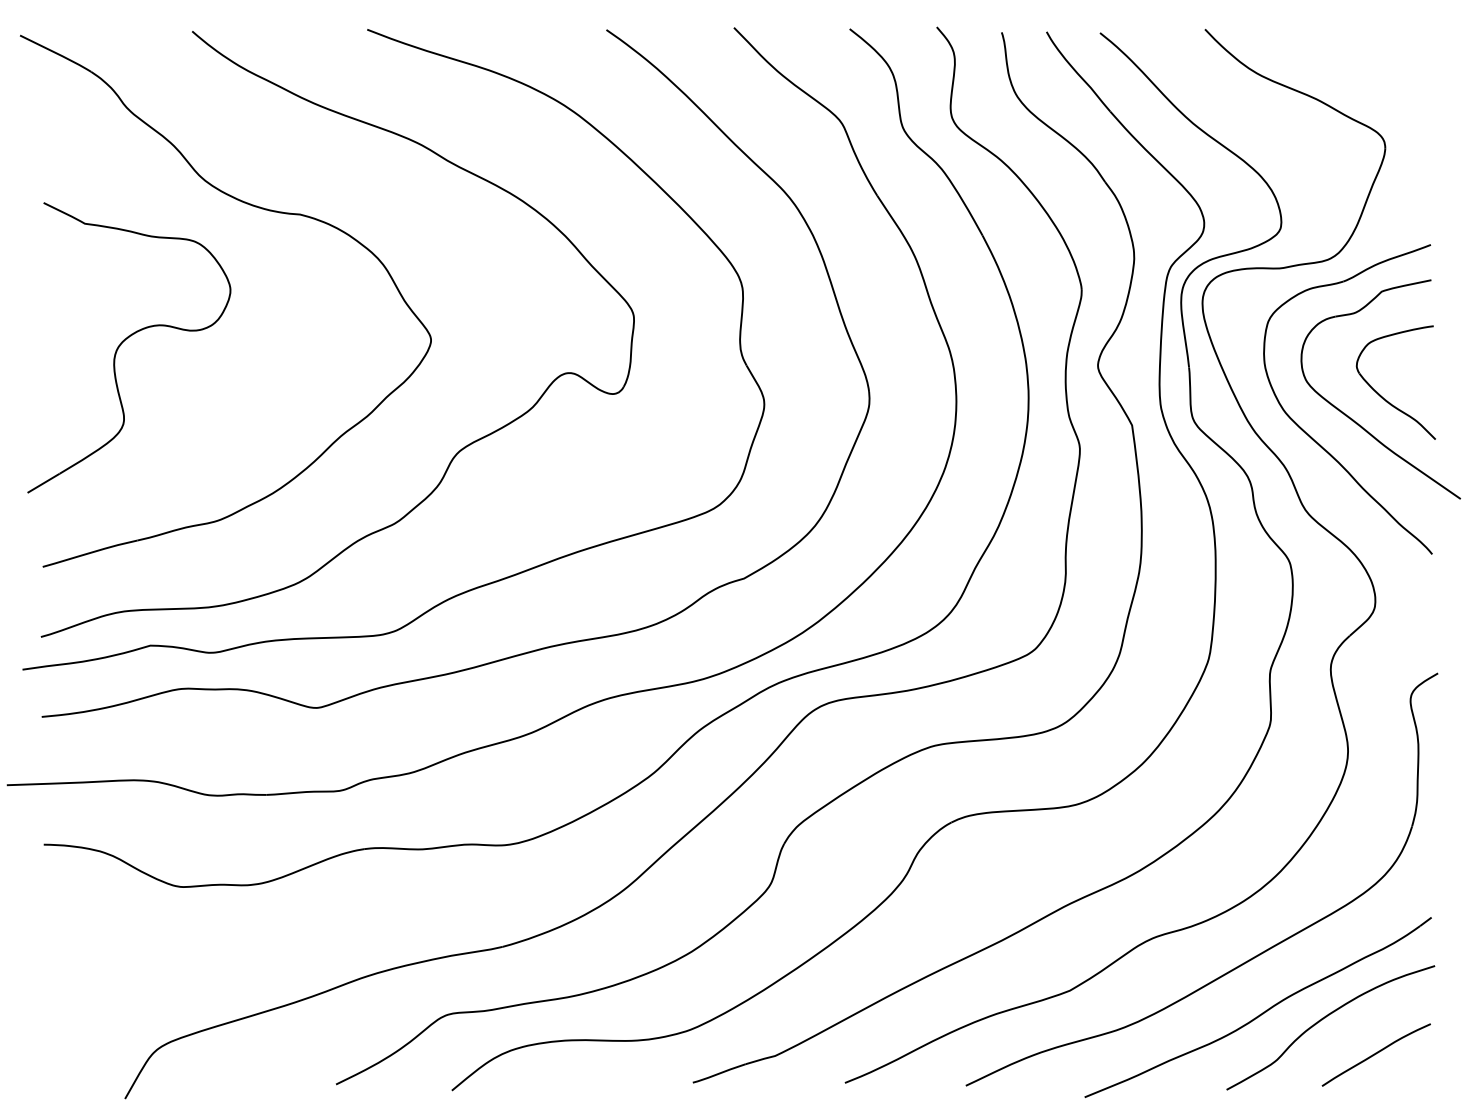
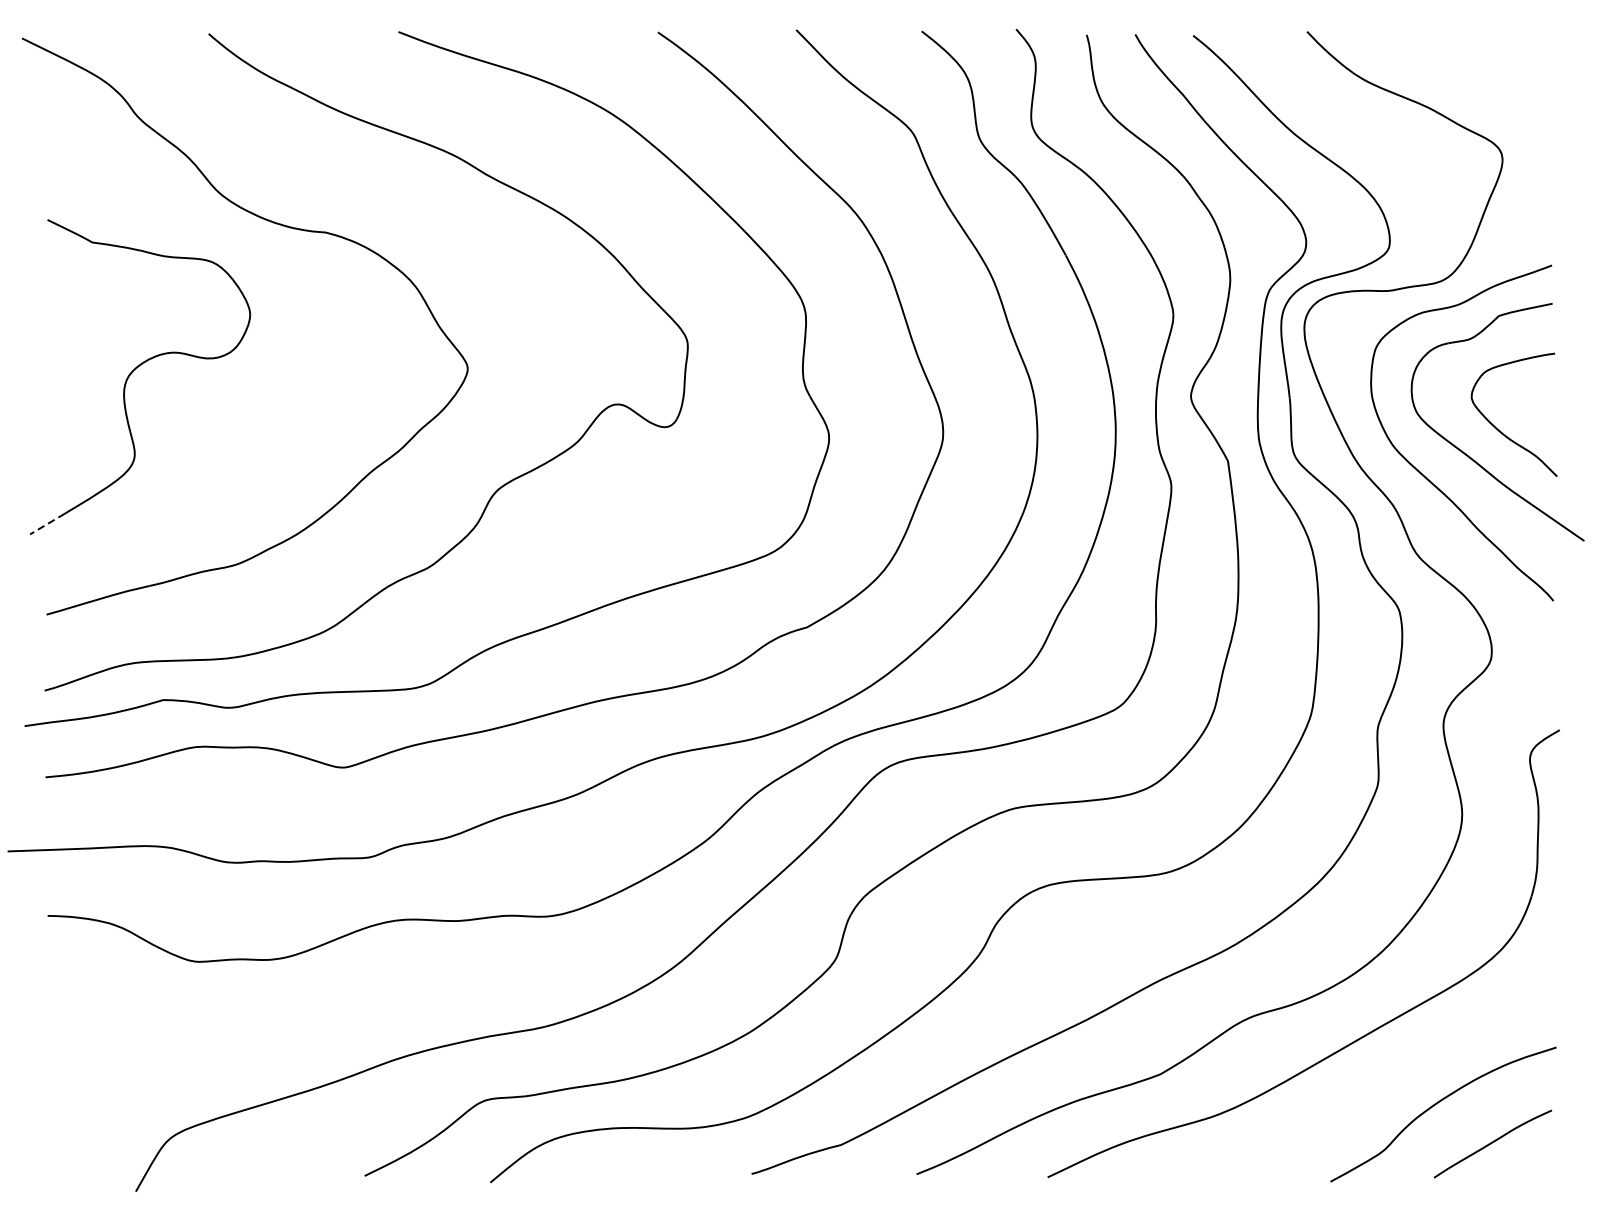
line: (43, 483) -> (47, 524), solid -> dashed
part: (1262, 1012) -> (1369, 1097), removed

